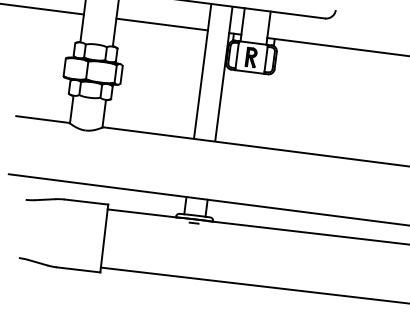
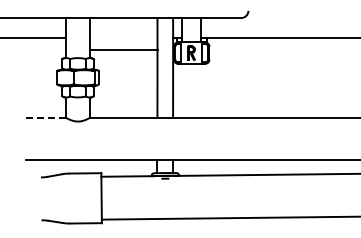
line: (161, 24) -> (123, 49), moved
line: (42, 119) -> (45, 117), solid -> dashed

